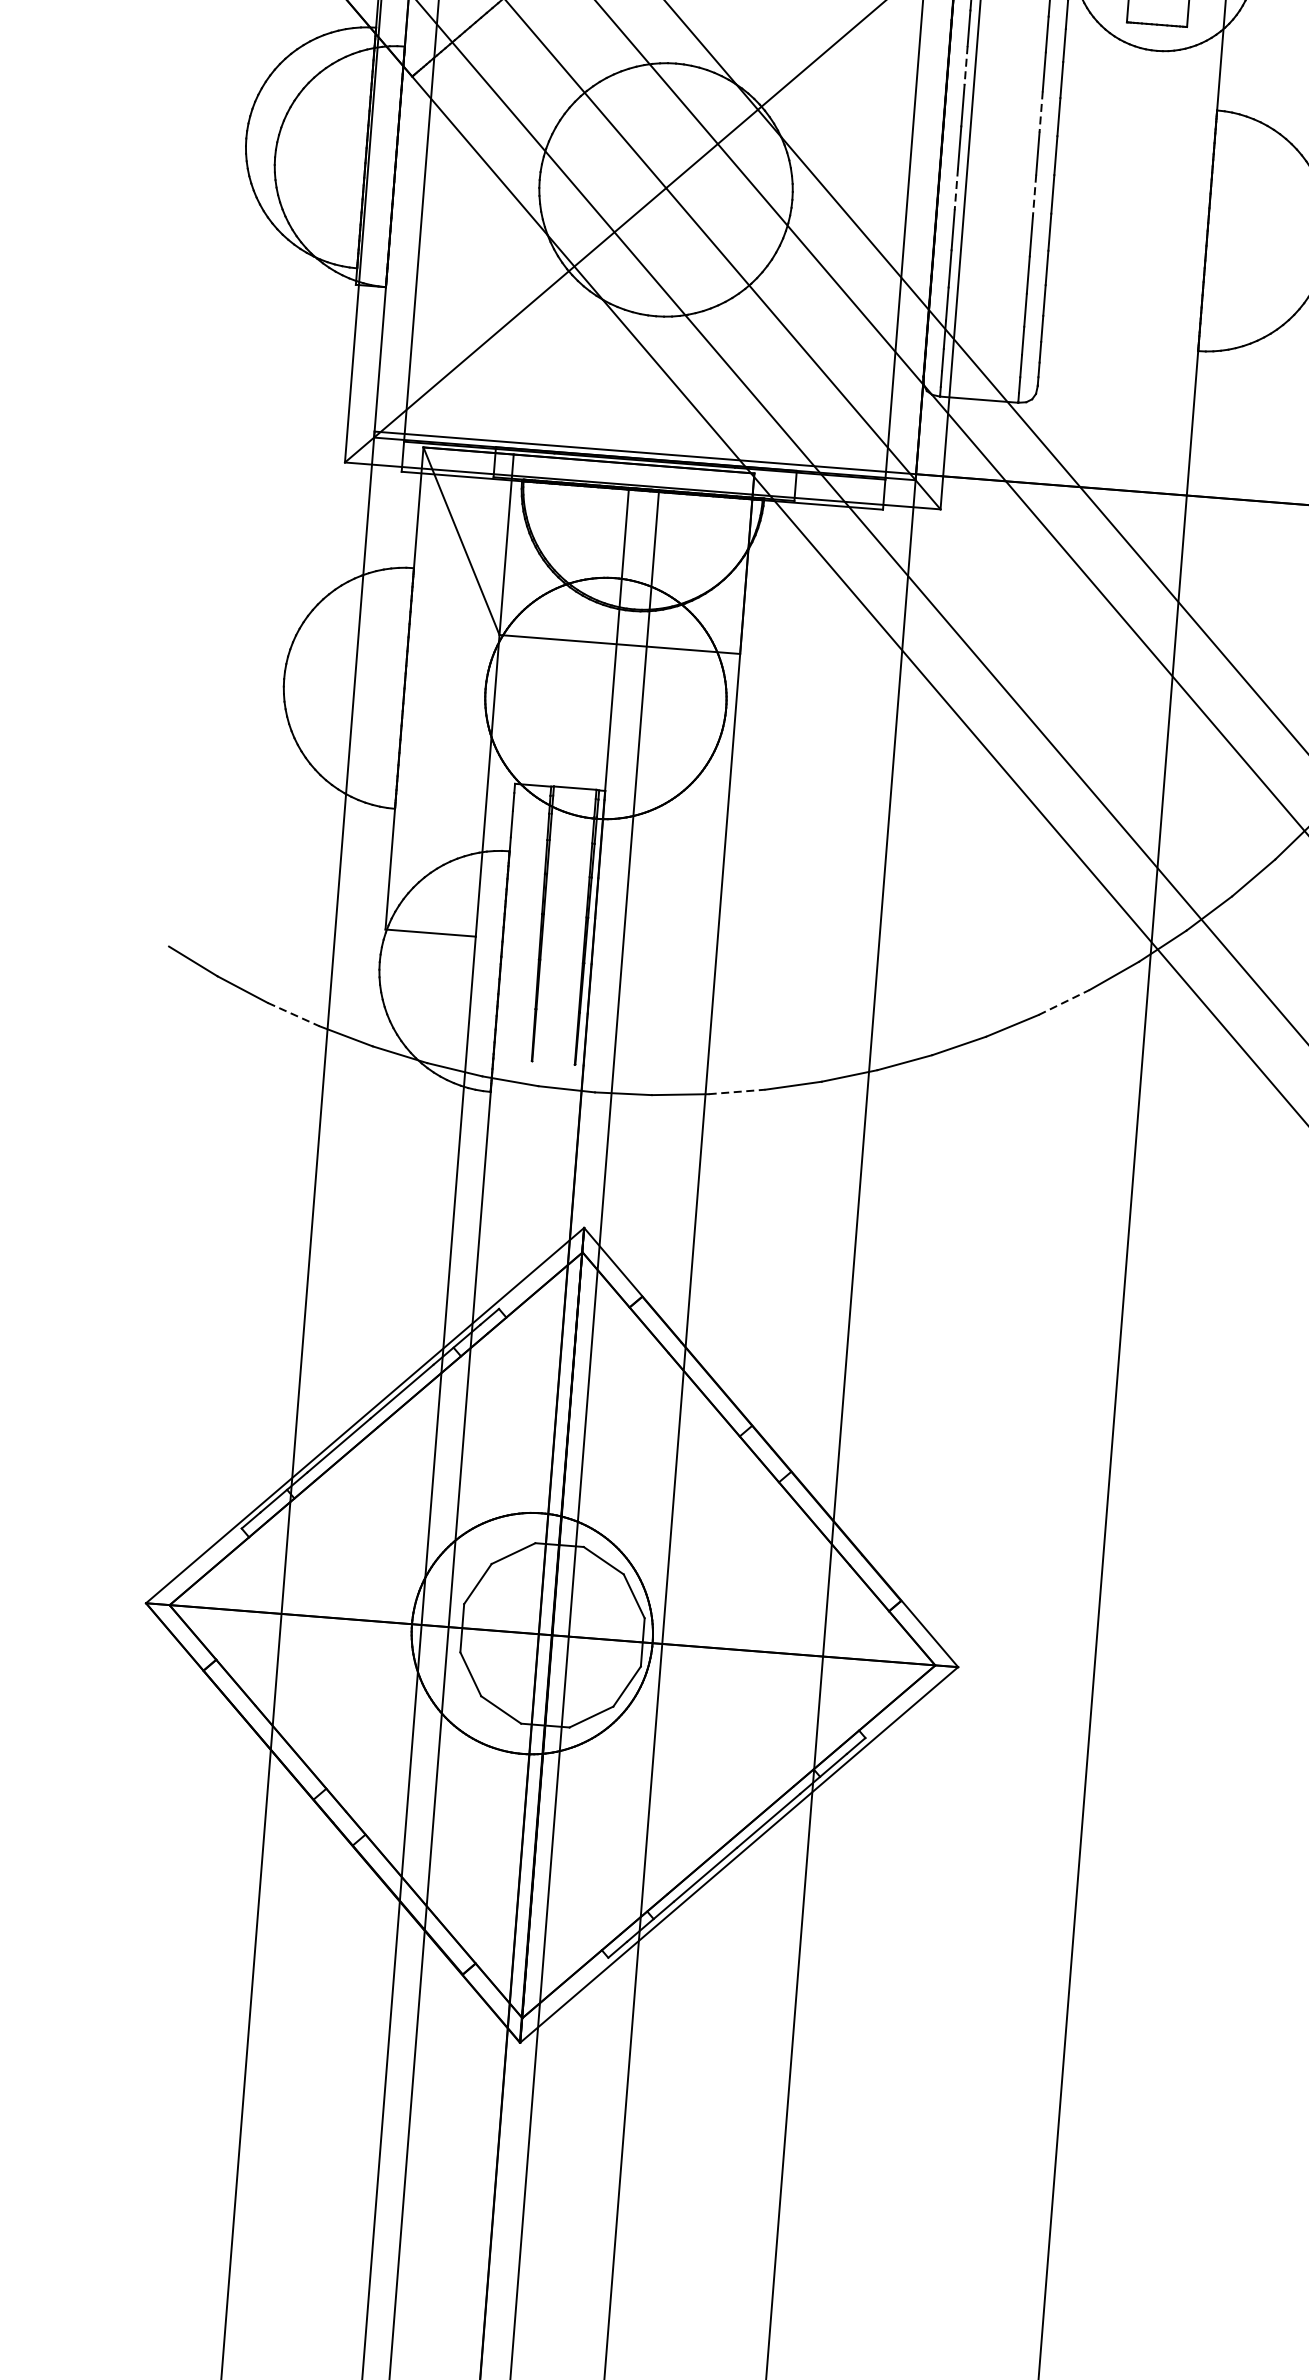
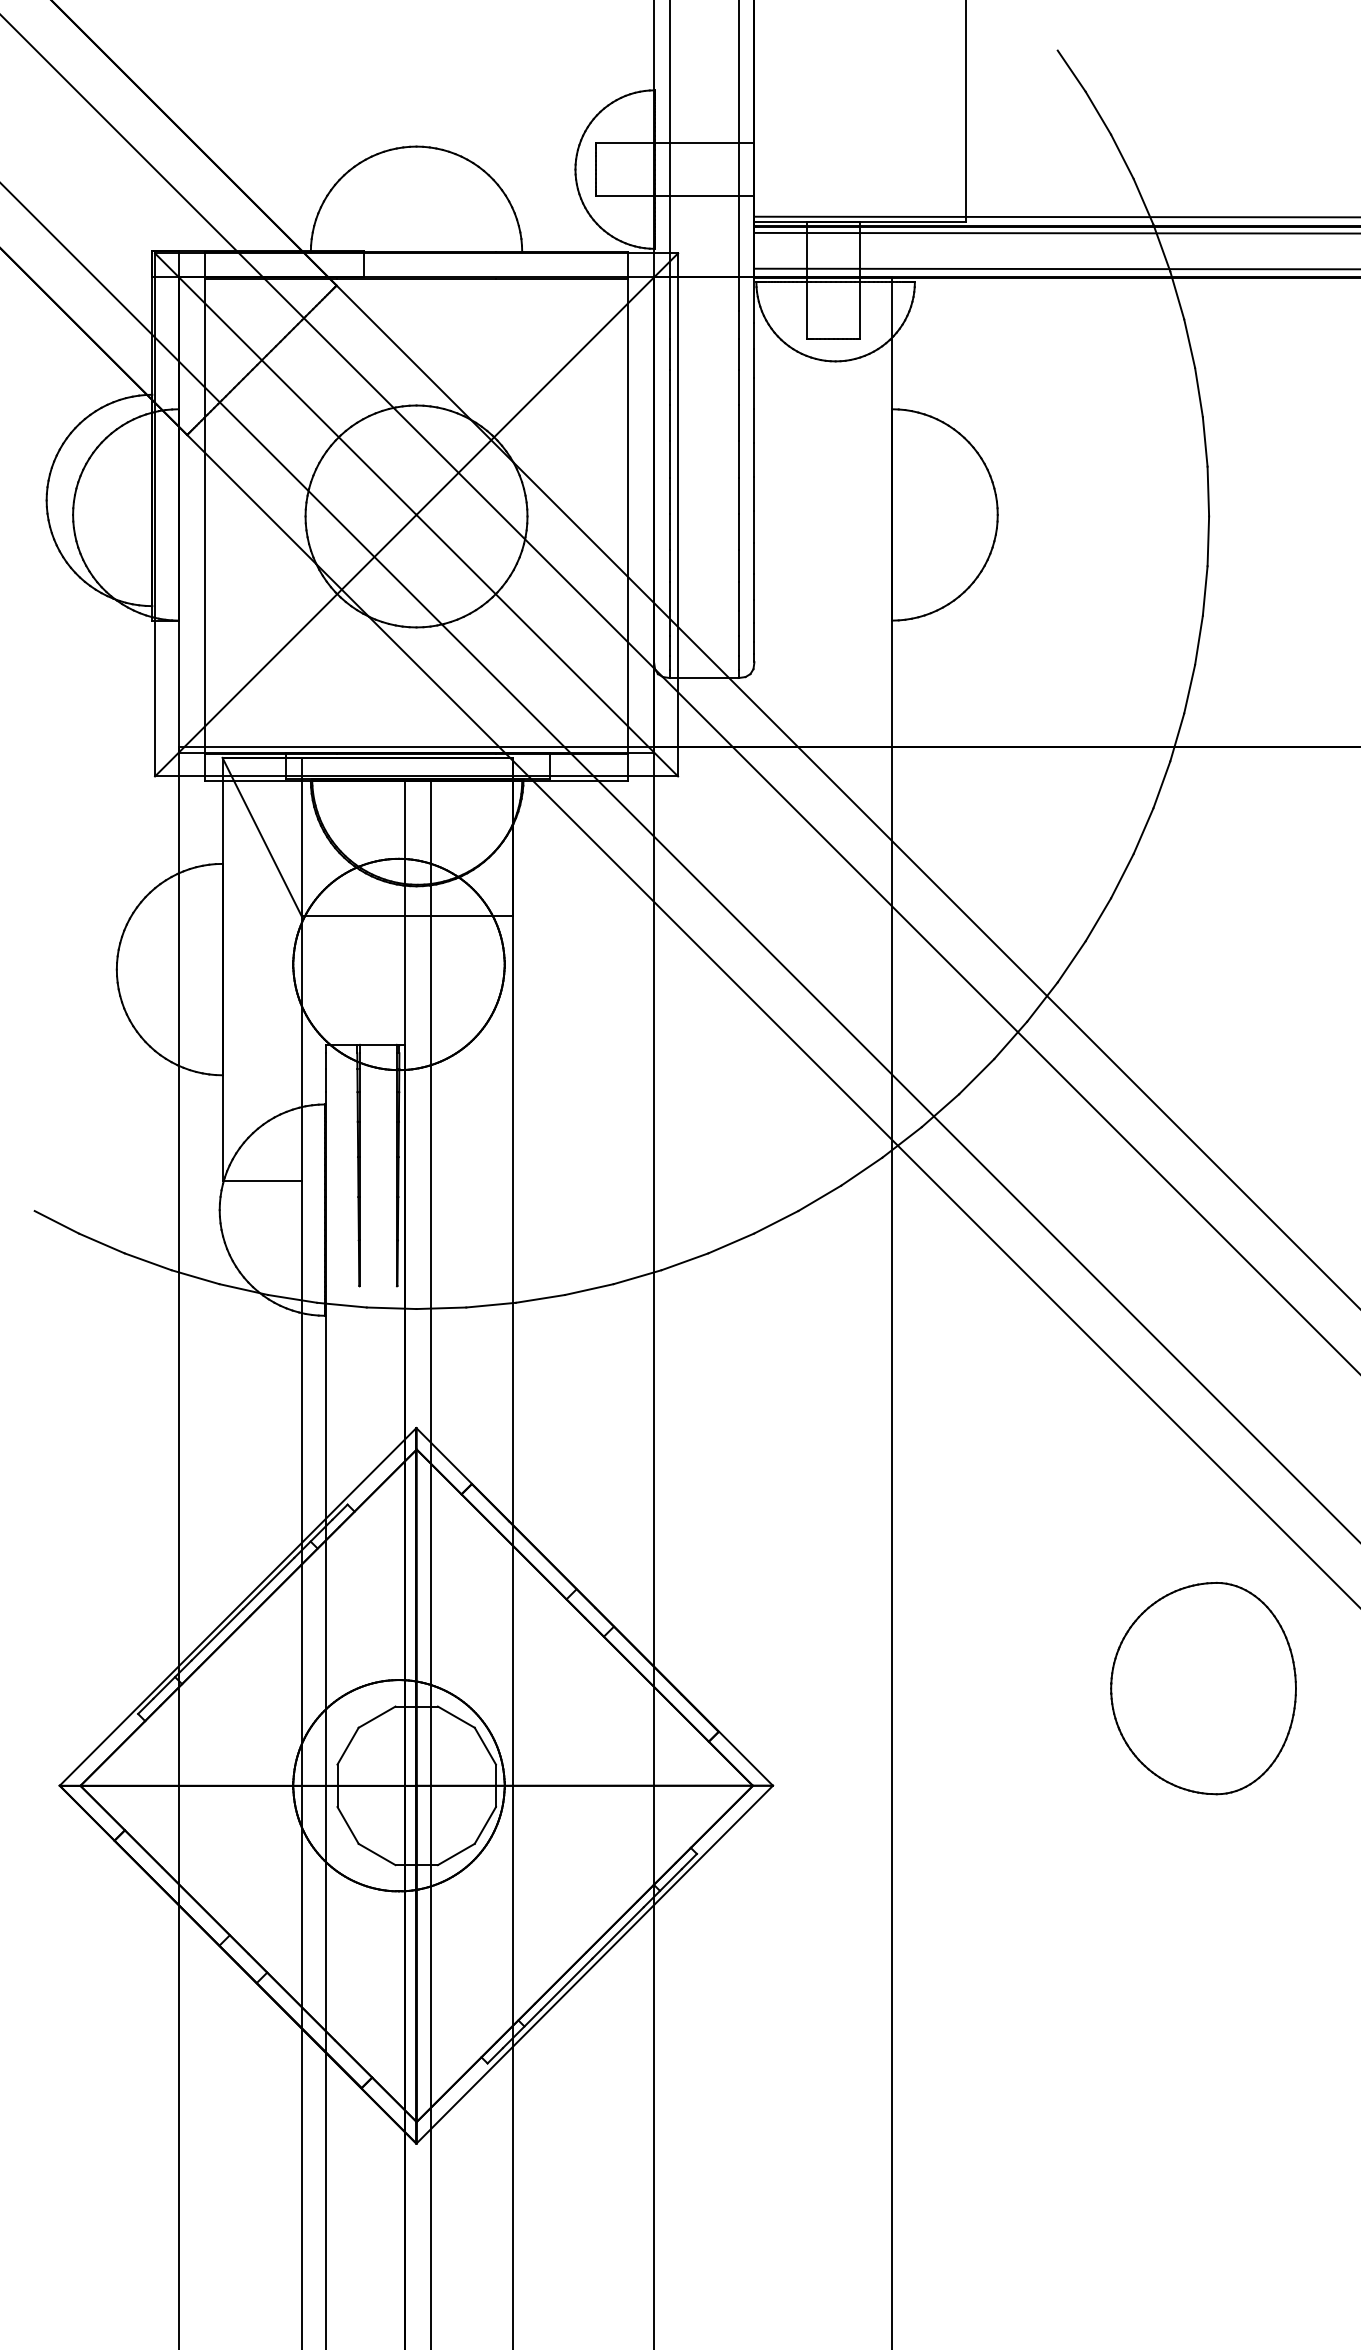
line: (965, 65) -> (669, 387), dashed -> solid
line: (1040, 112) -> (738, 423), dashed -> solid
line: (955, 189) -> (669, 496), dashed -> solid
line: (1034, 196) -> (738, 496), dashed -> solid
line: (1063, 1002) -> (819, 1198), dashed -> solid
line: (294, 1014) -> (148, 1261), dashed -> solid
line: (737, 1091) -> (540, 1298), dashed -> solid

